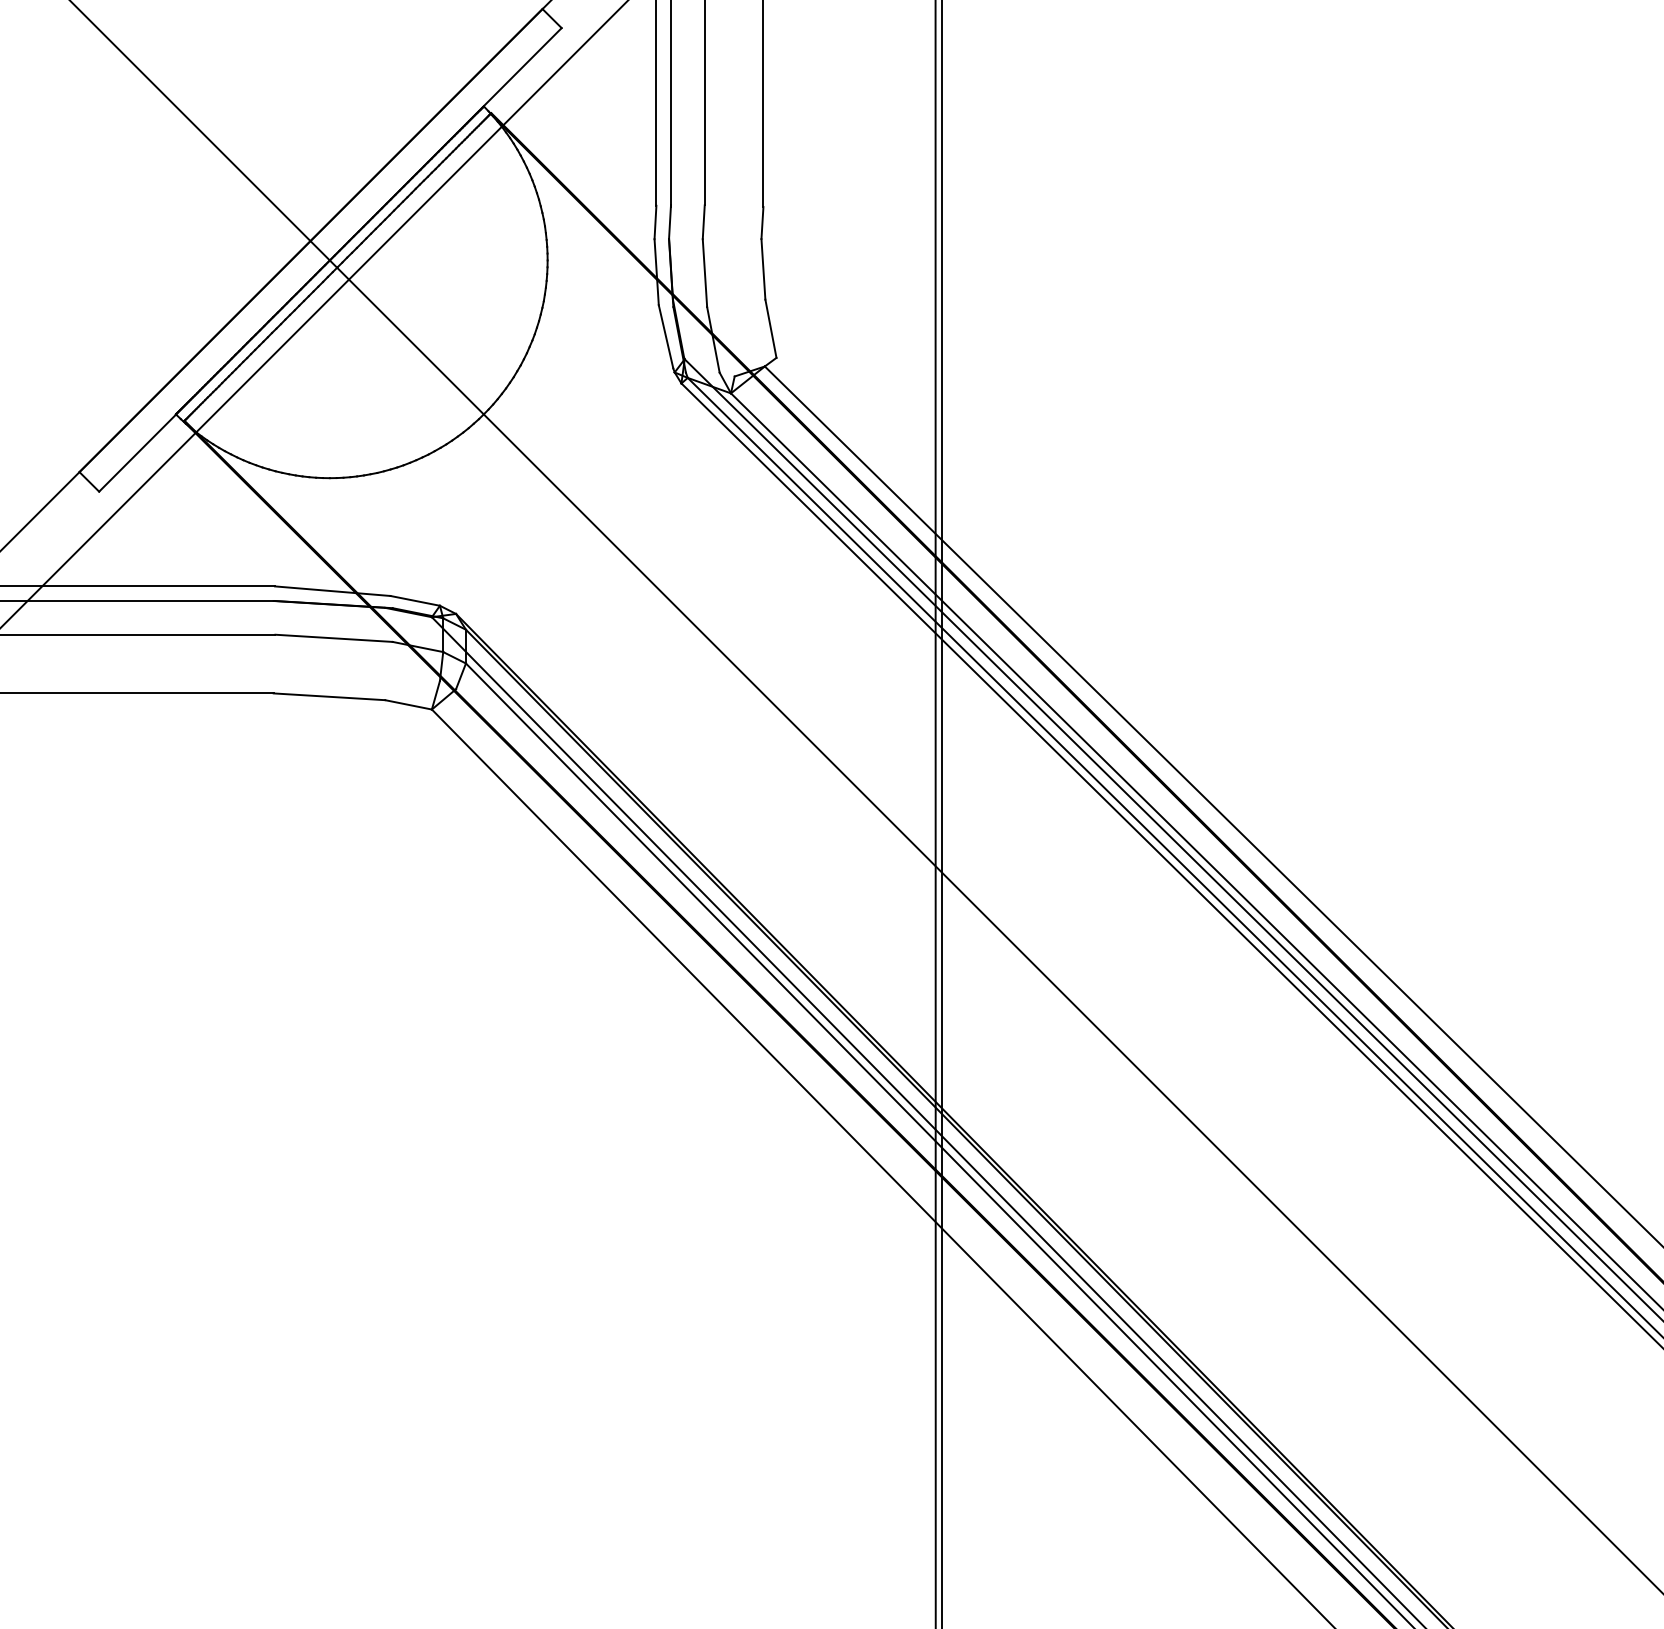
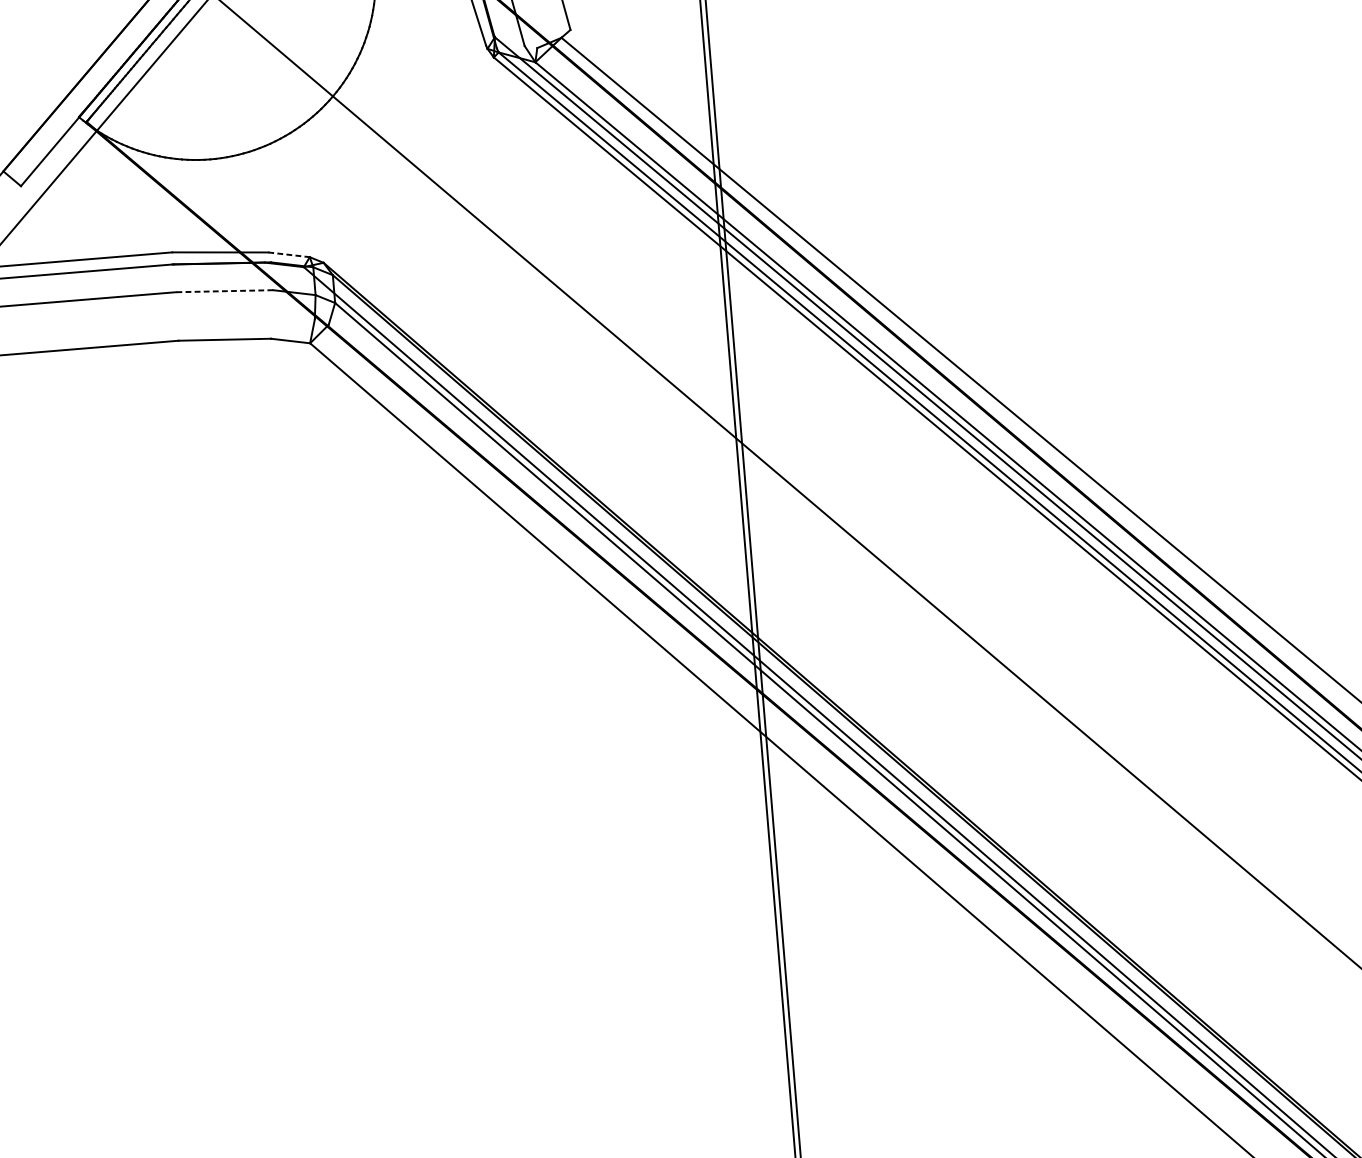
line: (415, 600) -> (289, 254), solid -> dashed
line: (334, 638) -> (225, 291), solid -> dashed

